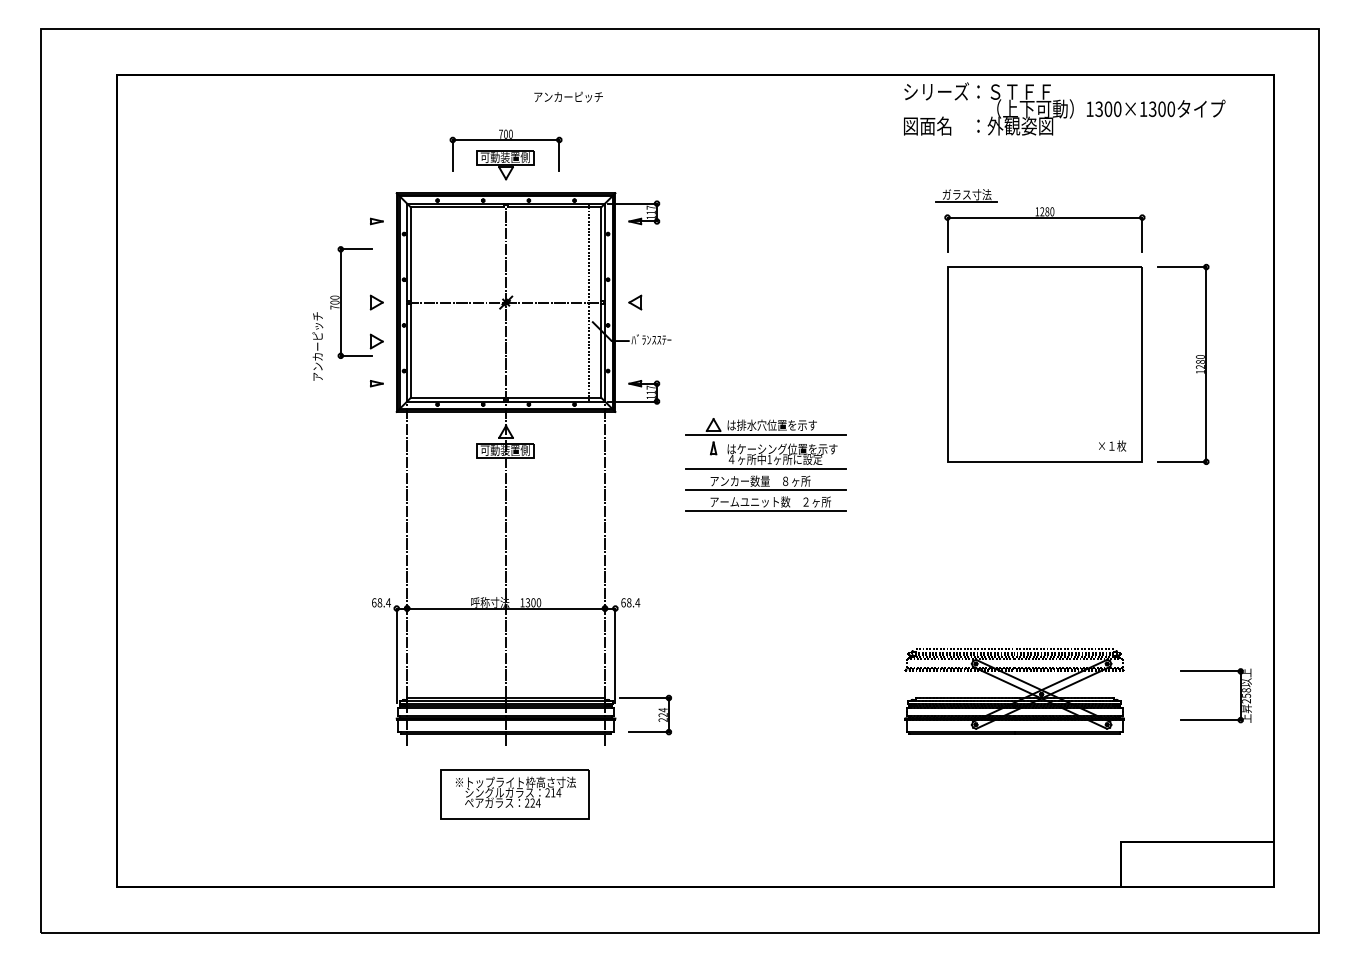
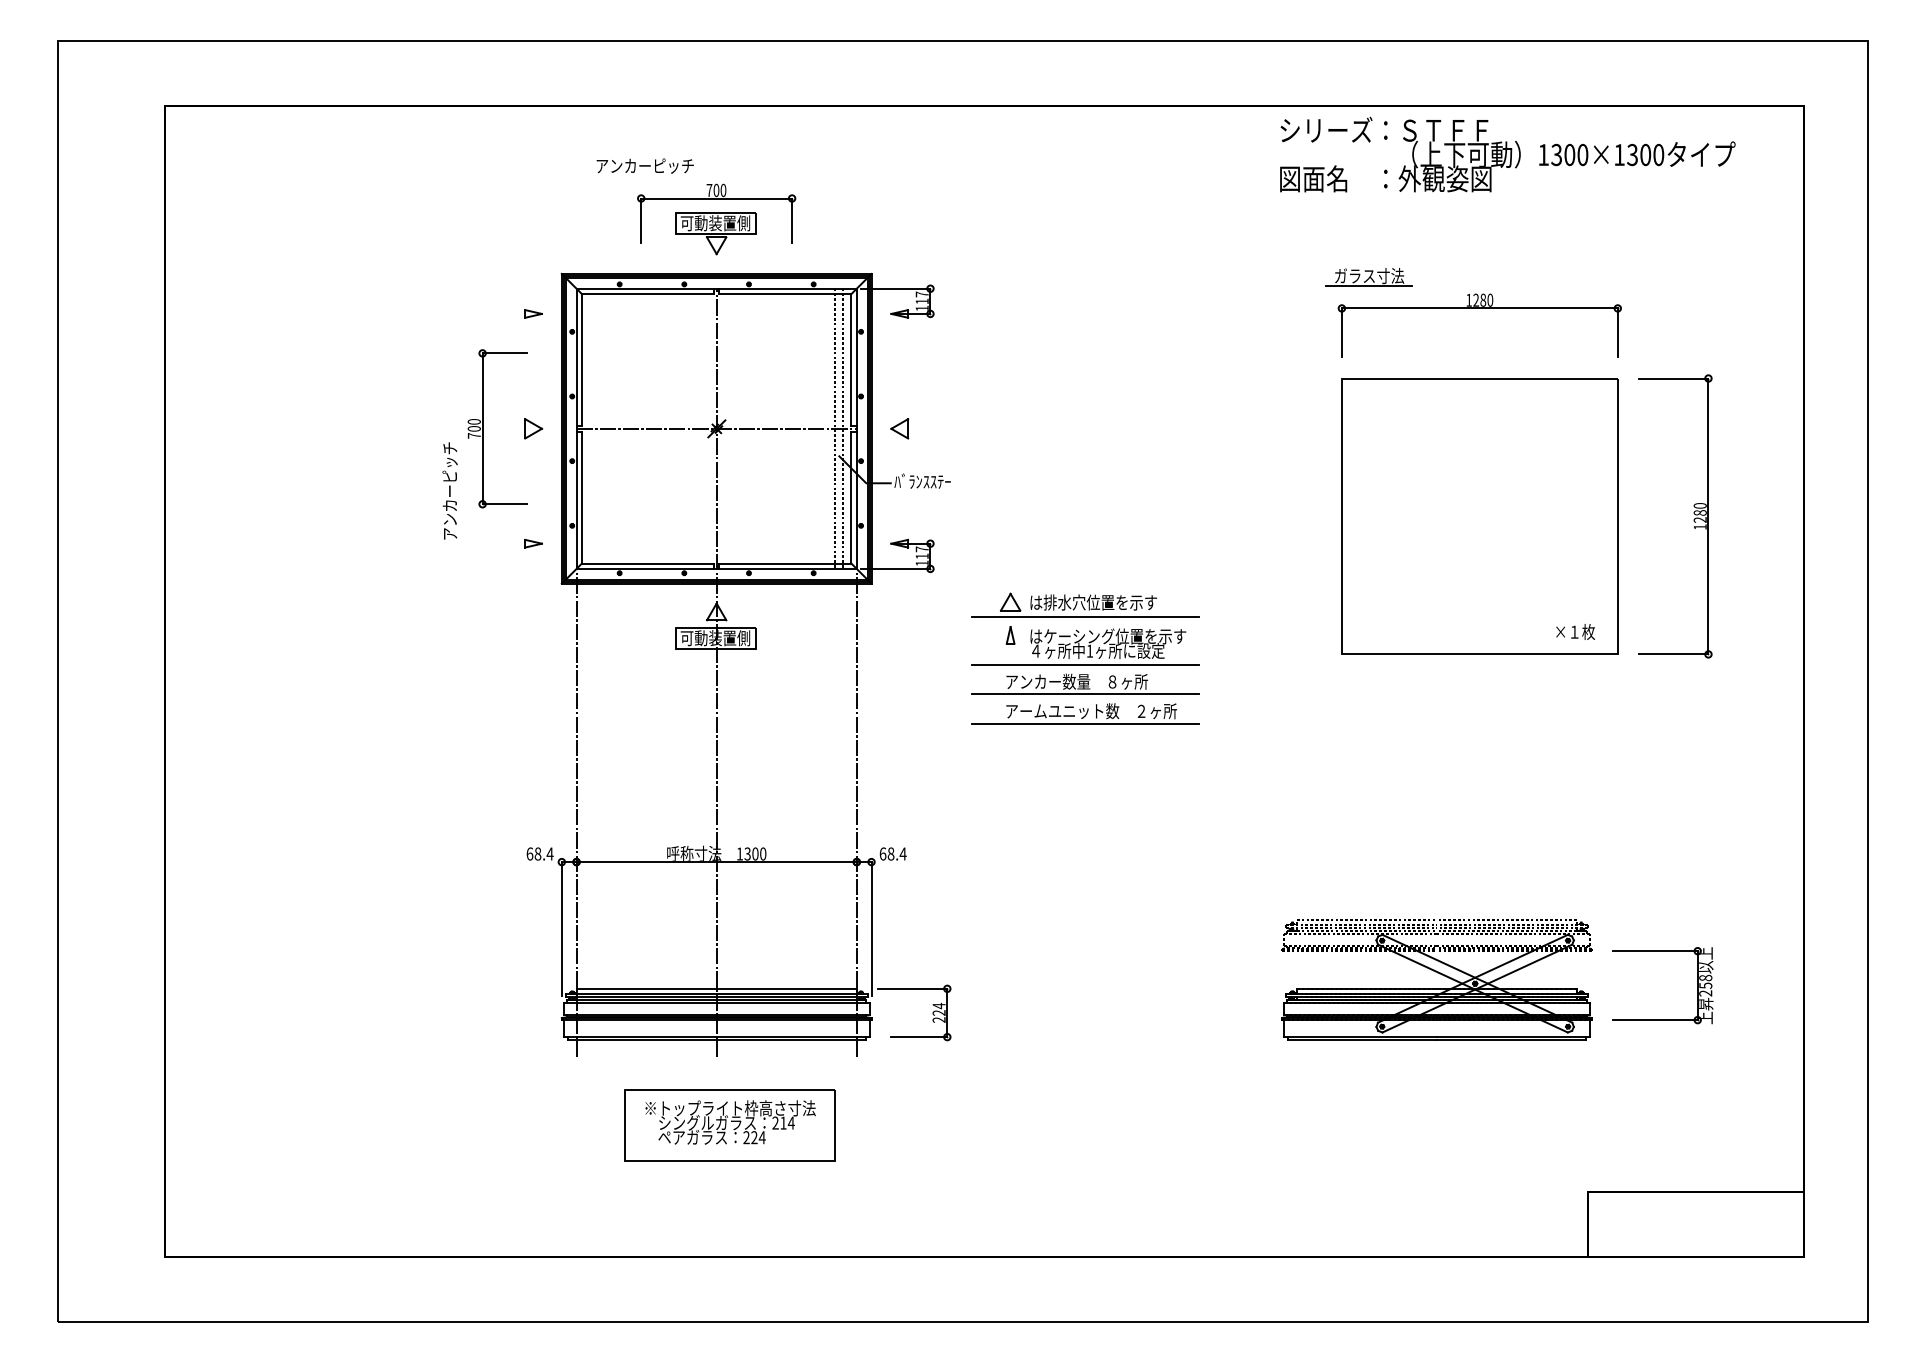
text: (568, 96) -> (645, 165), moved
line: (595, 302) -> (843, 428), added
part: (376, 341) -> (533, 483), removed
part: (1215, 671) -> (1661, 951), moved

